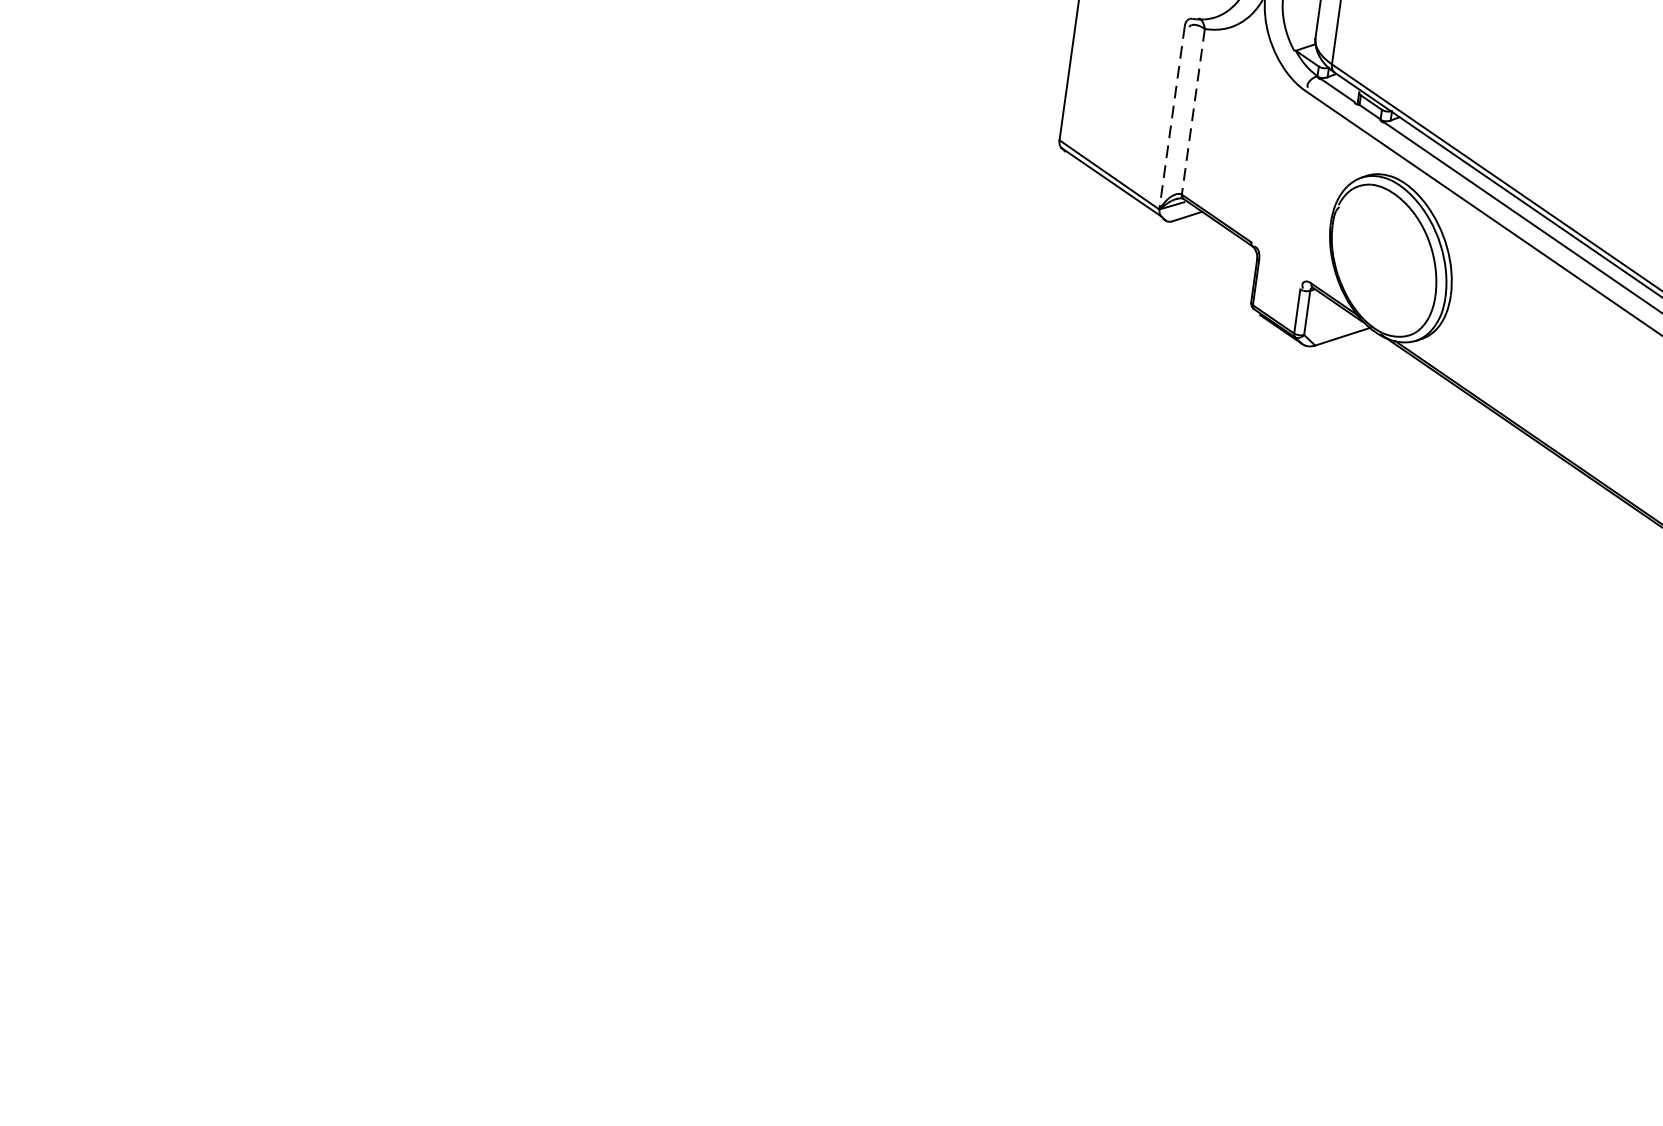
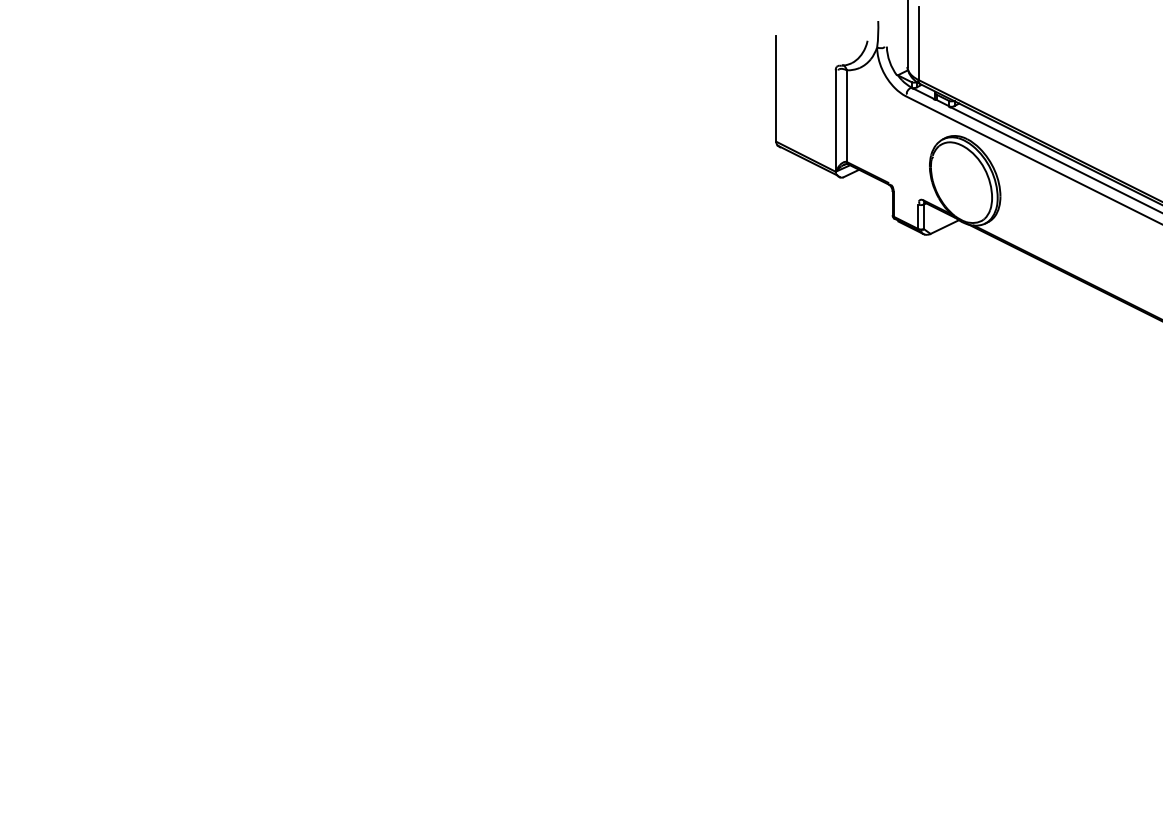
line: (1192, 112) -> (846, 116), dashed -> solid
line: (1171, 118) -> (835, 121), dashed -> solid

